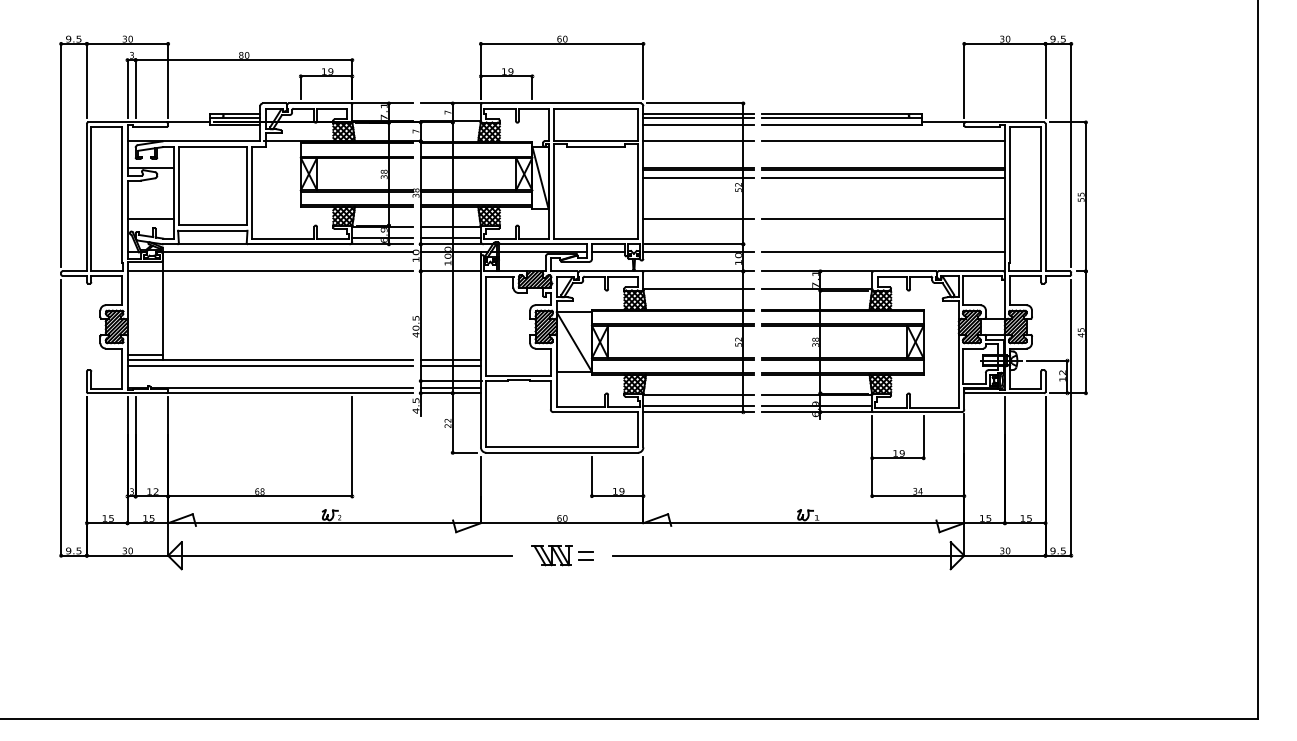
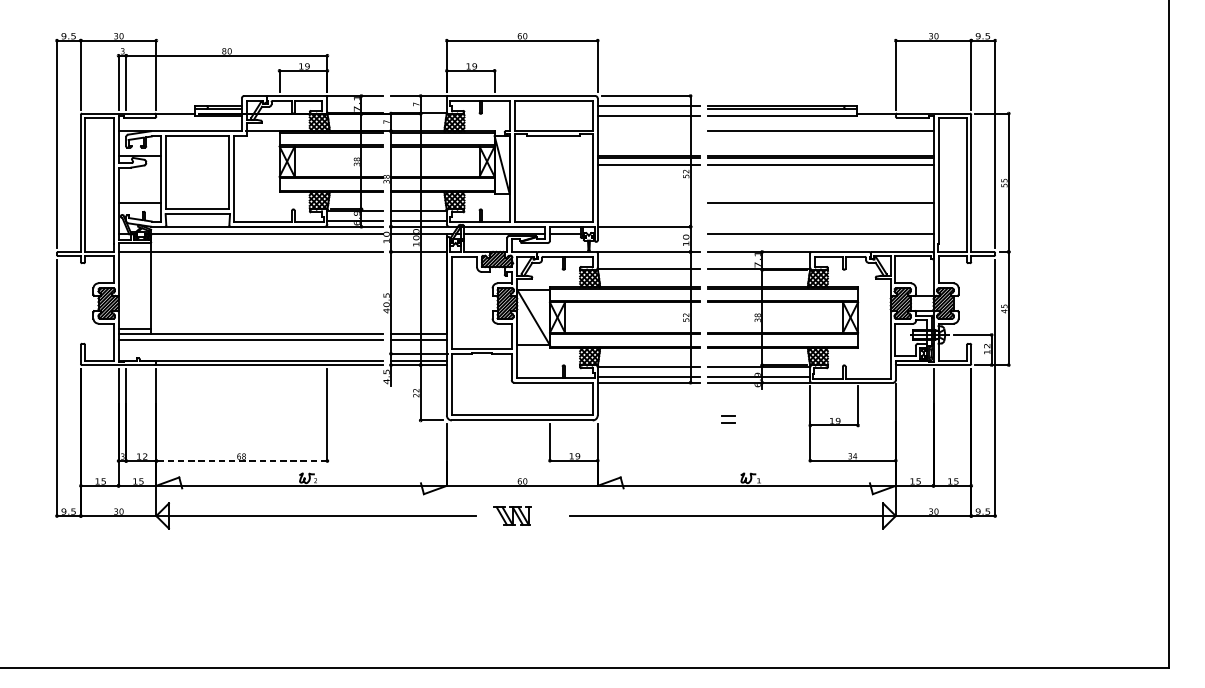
line: (698, 117) -> (648, 109), removed
line: (698, 141) -> (648, 131), removed
line: (698, 218) -> (648, 202), removed
line: (698, 252) -> (648, 234), removed
line: (259, 496) -> (241, 461), solid -> dashed
part: (585, 555) -> (727, 419), moved

